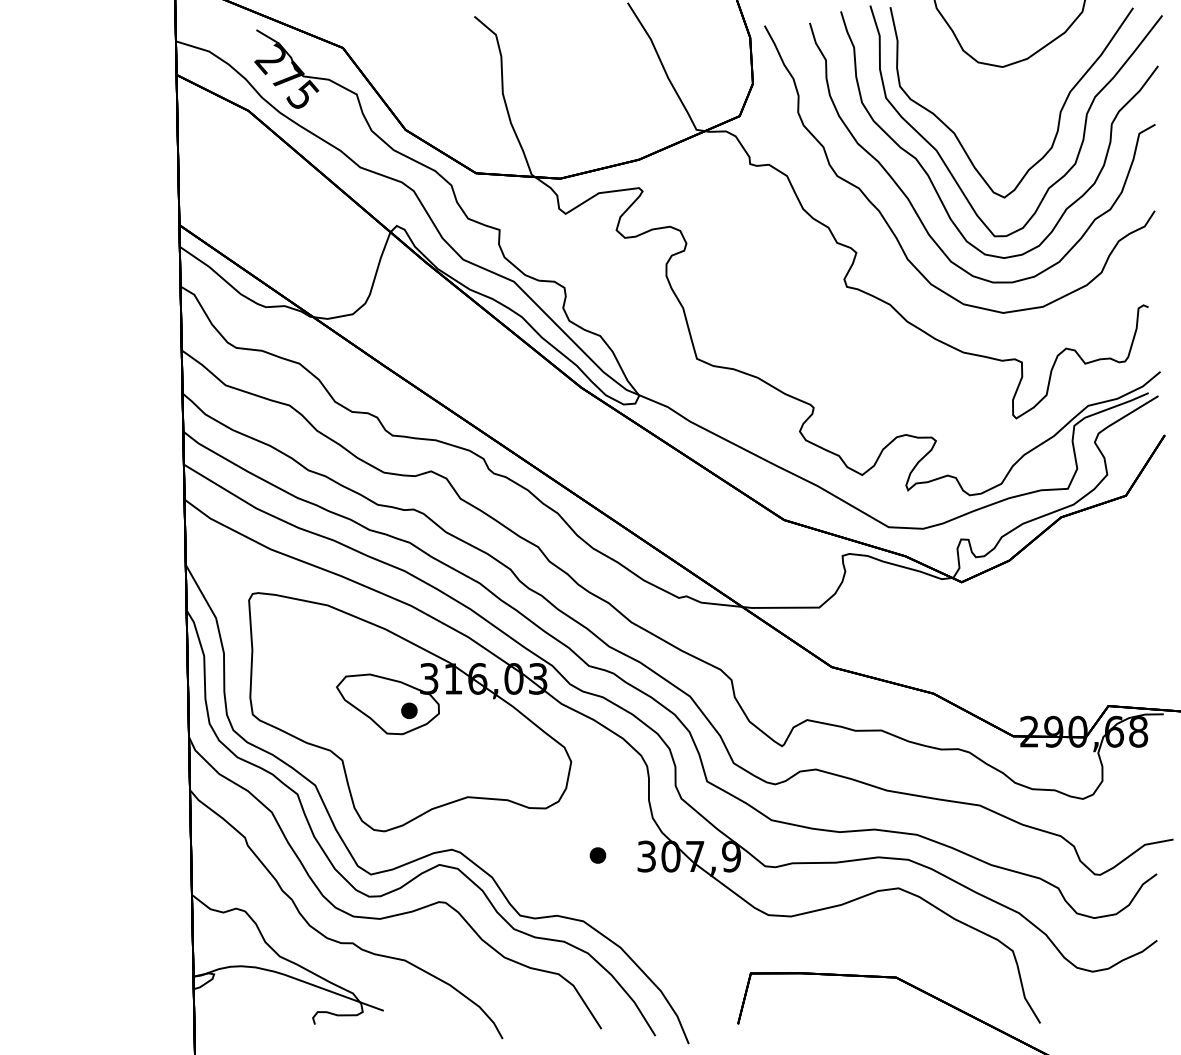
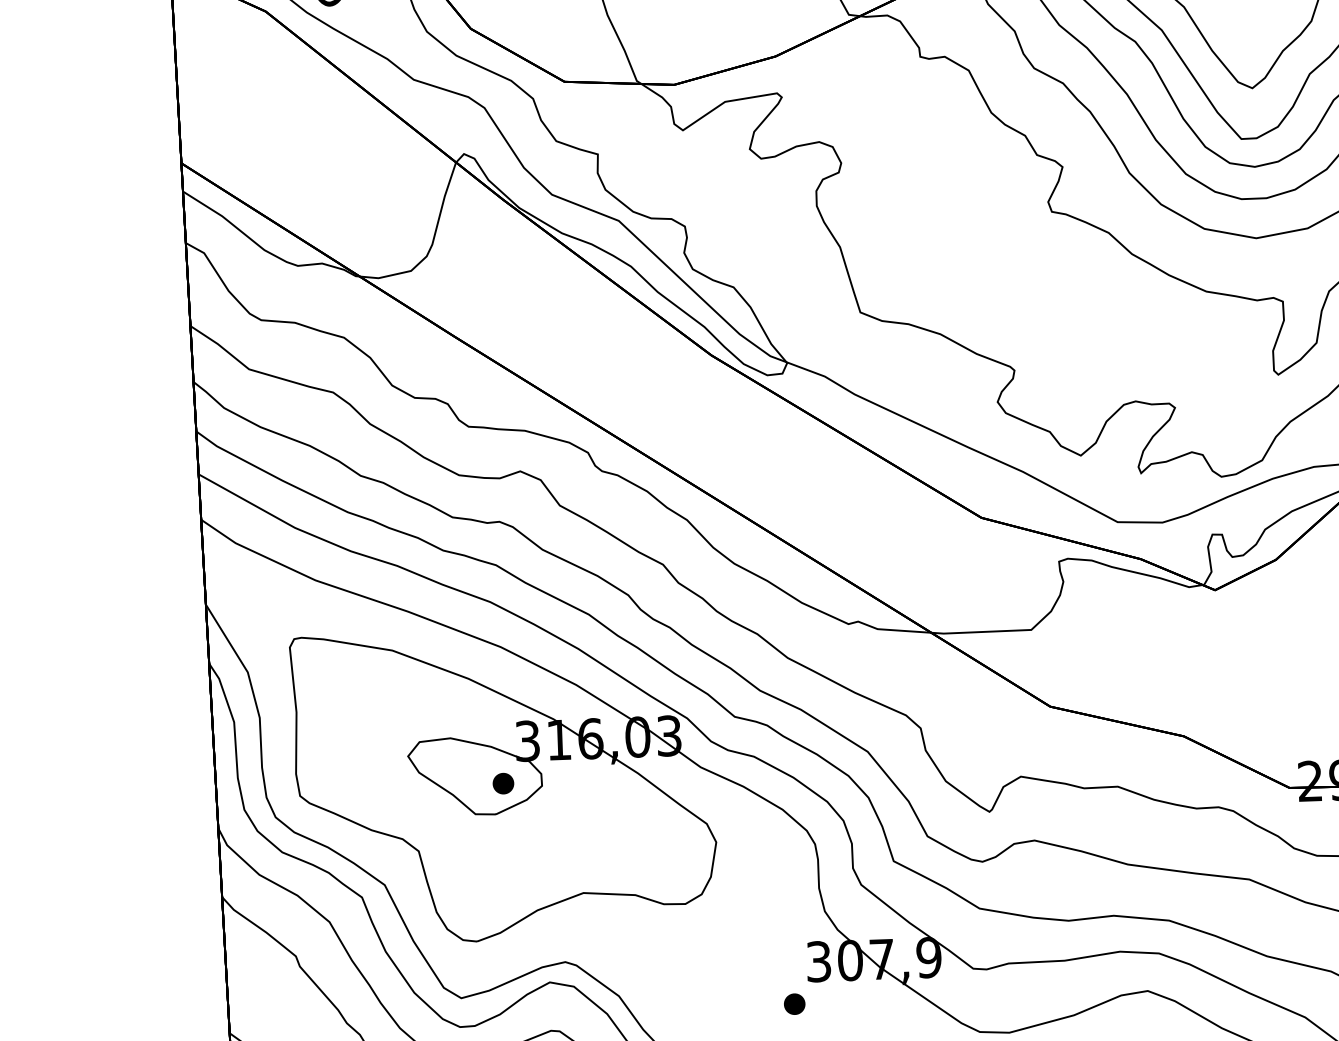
part: (597, 855) -> (794, 1004), moved

